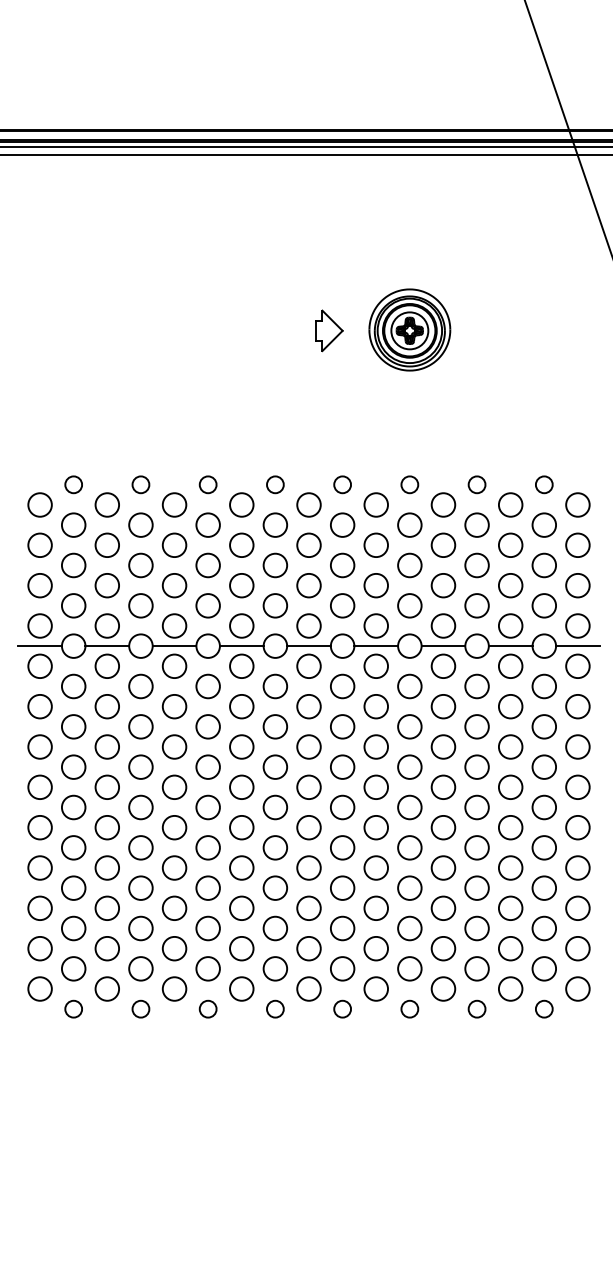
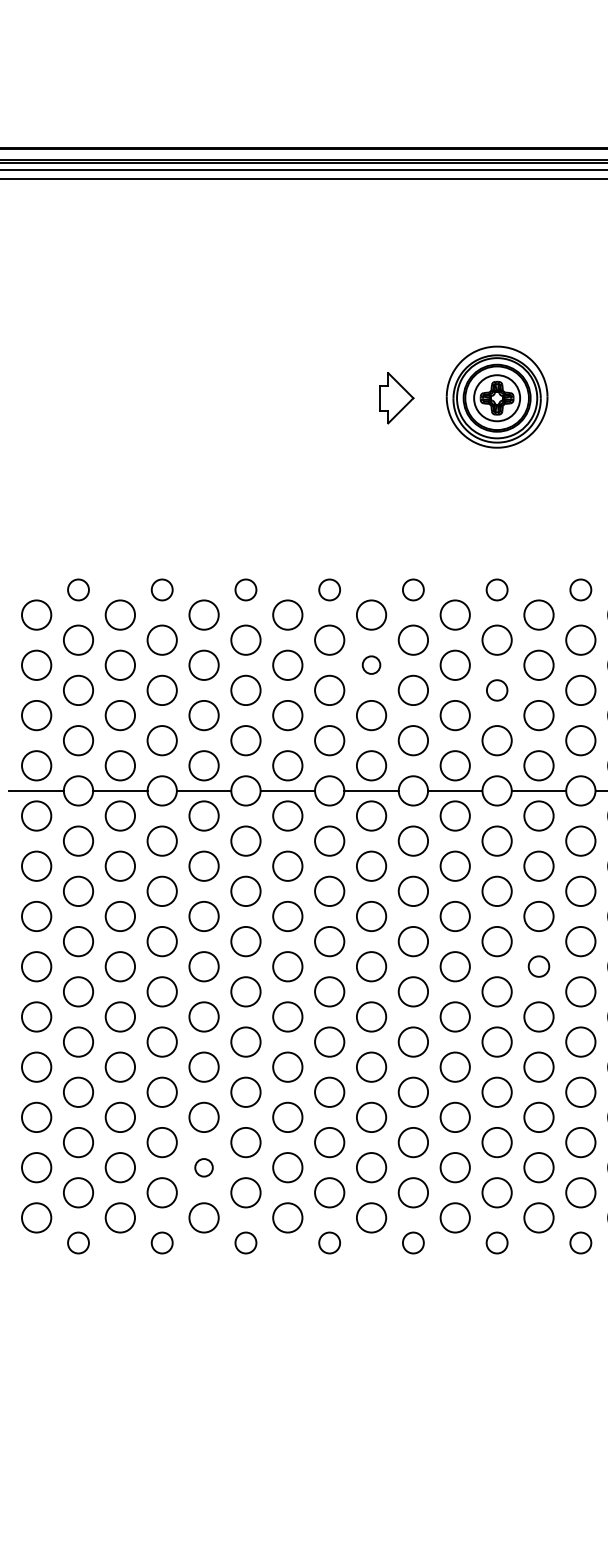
circle: (308, 544) -> (370, 664), size x0.6
circle: (409, 565) -> (496, 690), size x0.7
circle: (443, 786) -> (539, 965), size x0.7
circle: (174, 948) -> (204, 1167), size x0.6

